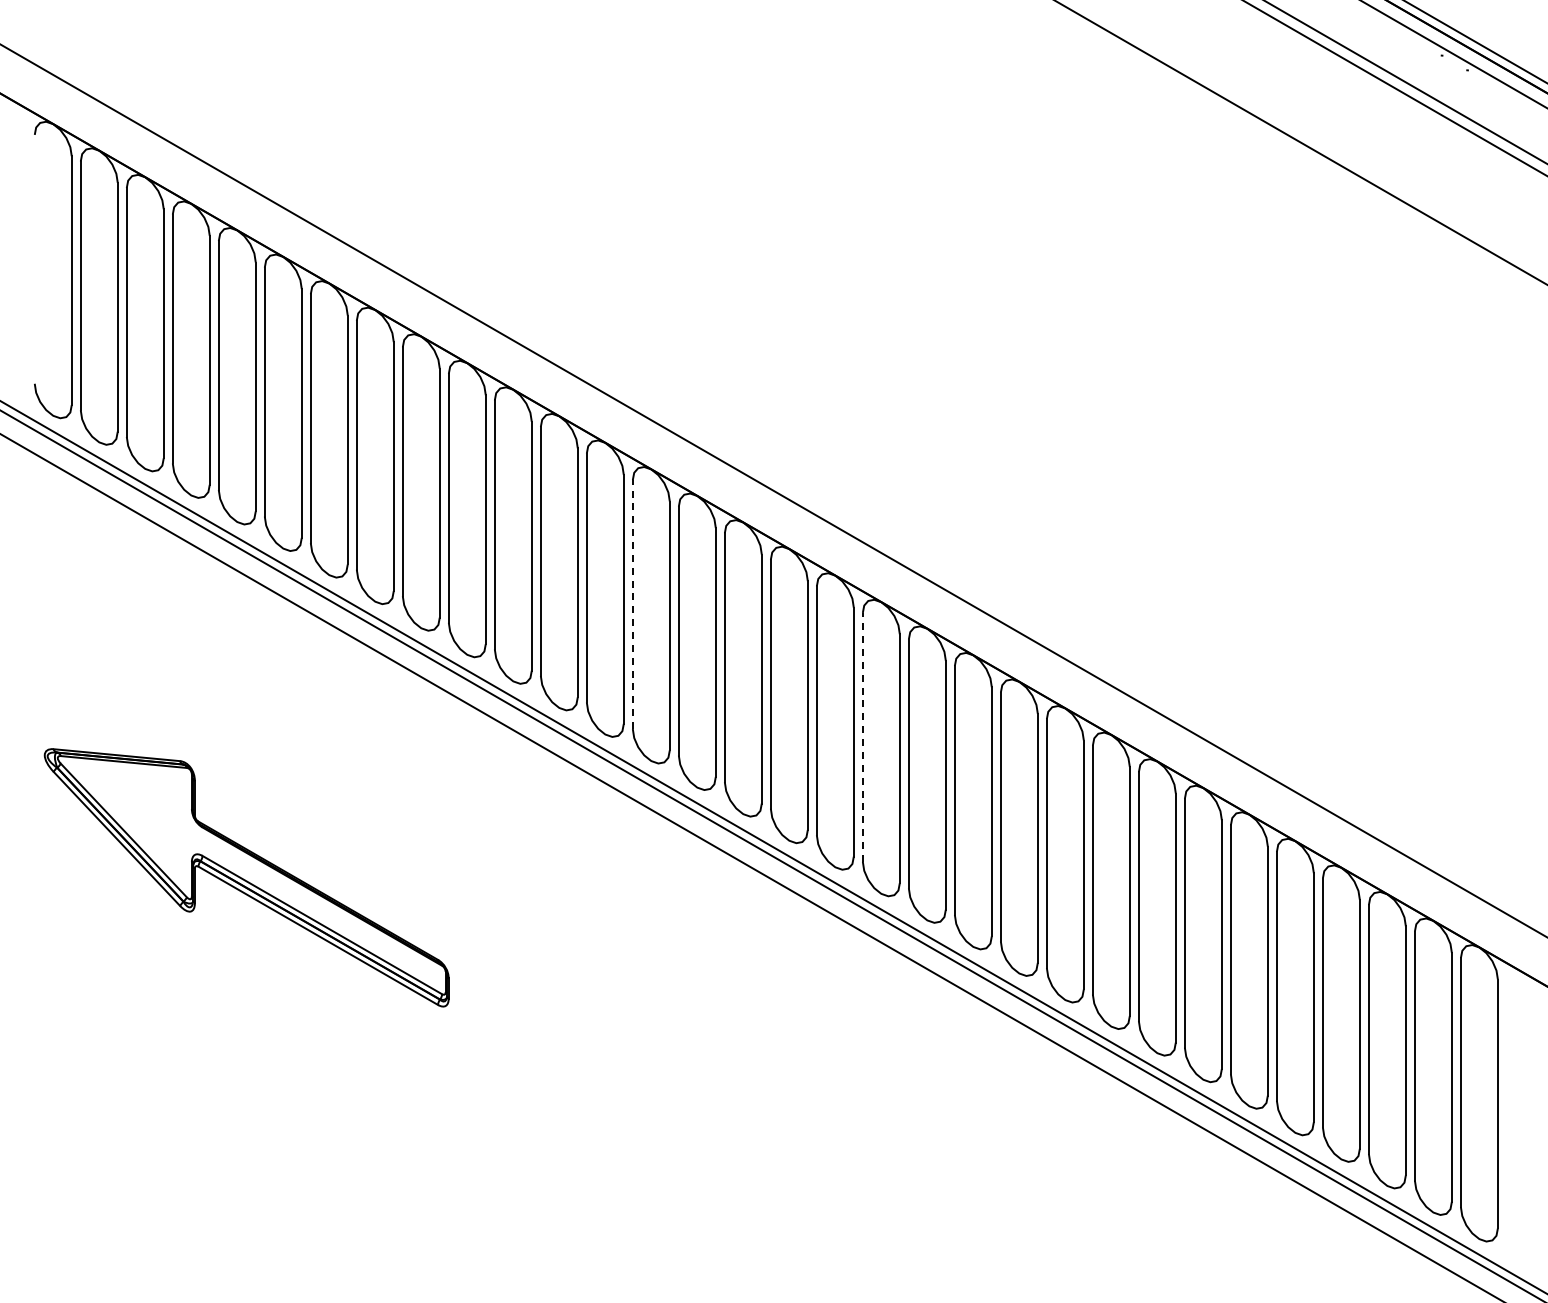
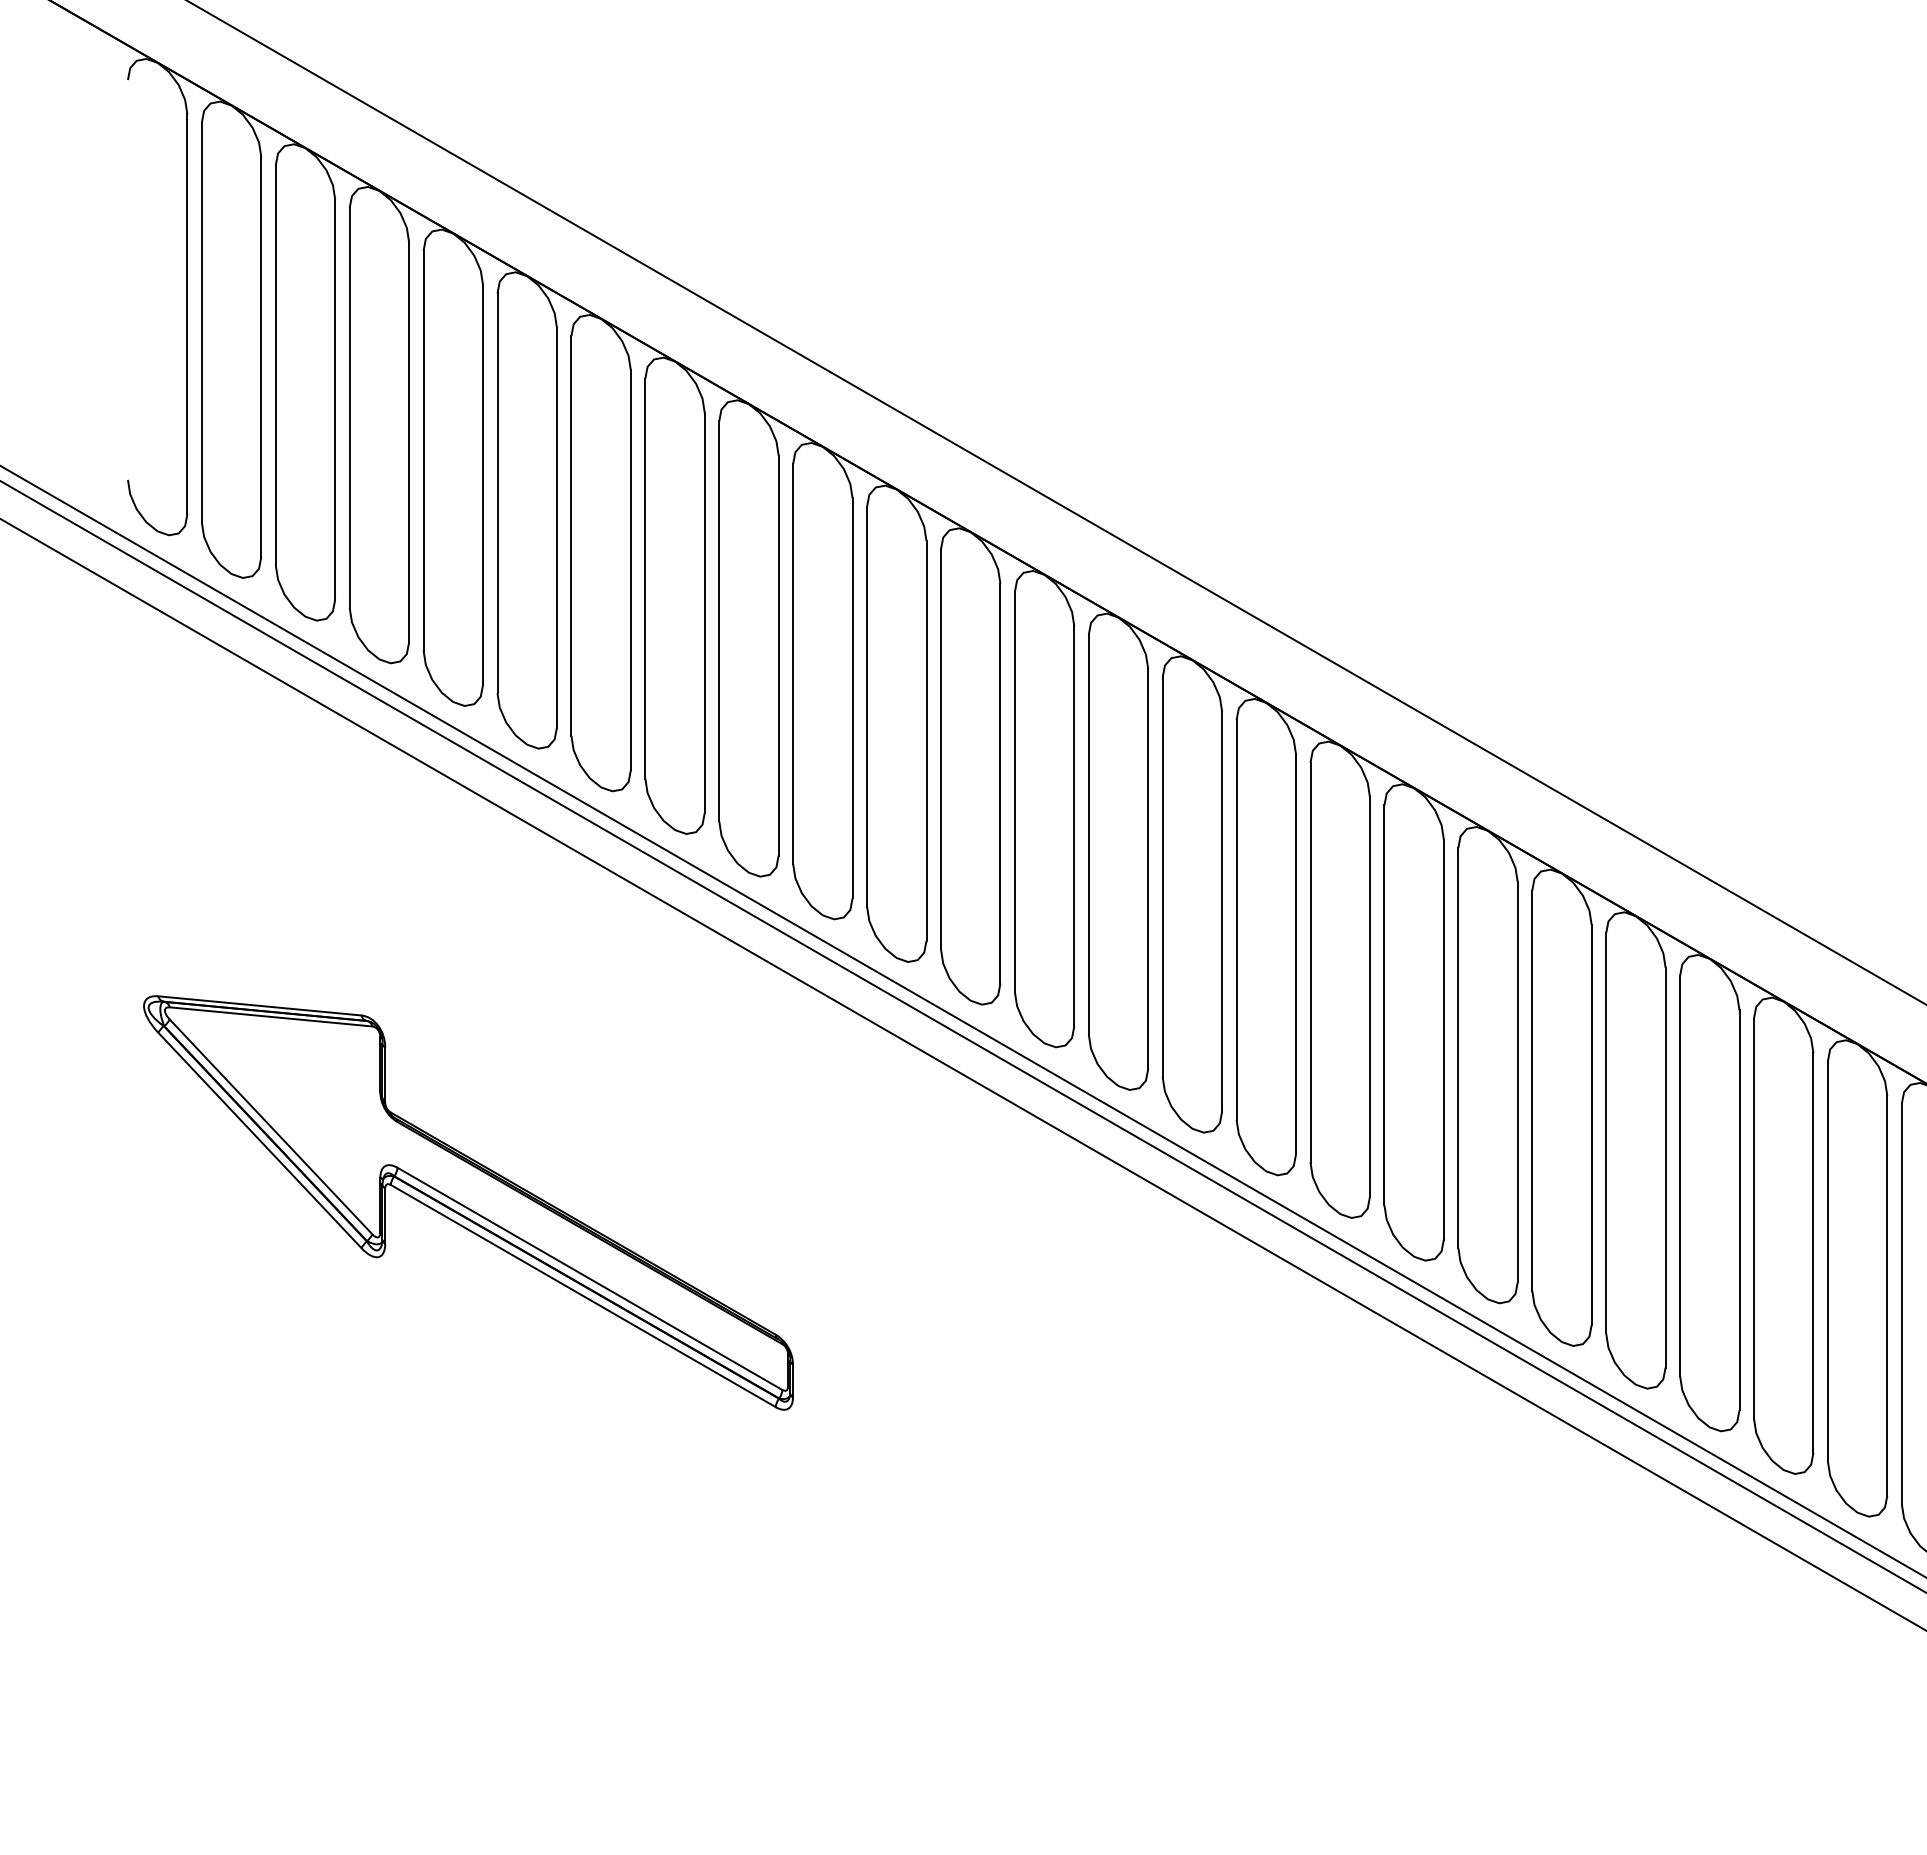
line: (632, 604) -> (1088, 834), dashed -> solid
line: (862, 736) -> (1457, 1046), dashed -> solid
part: (246, 877) -> (468, 1202), moved

